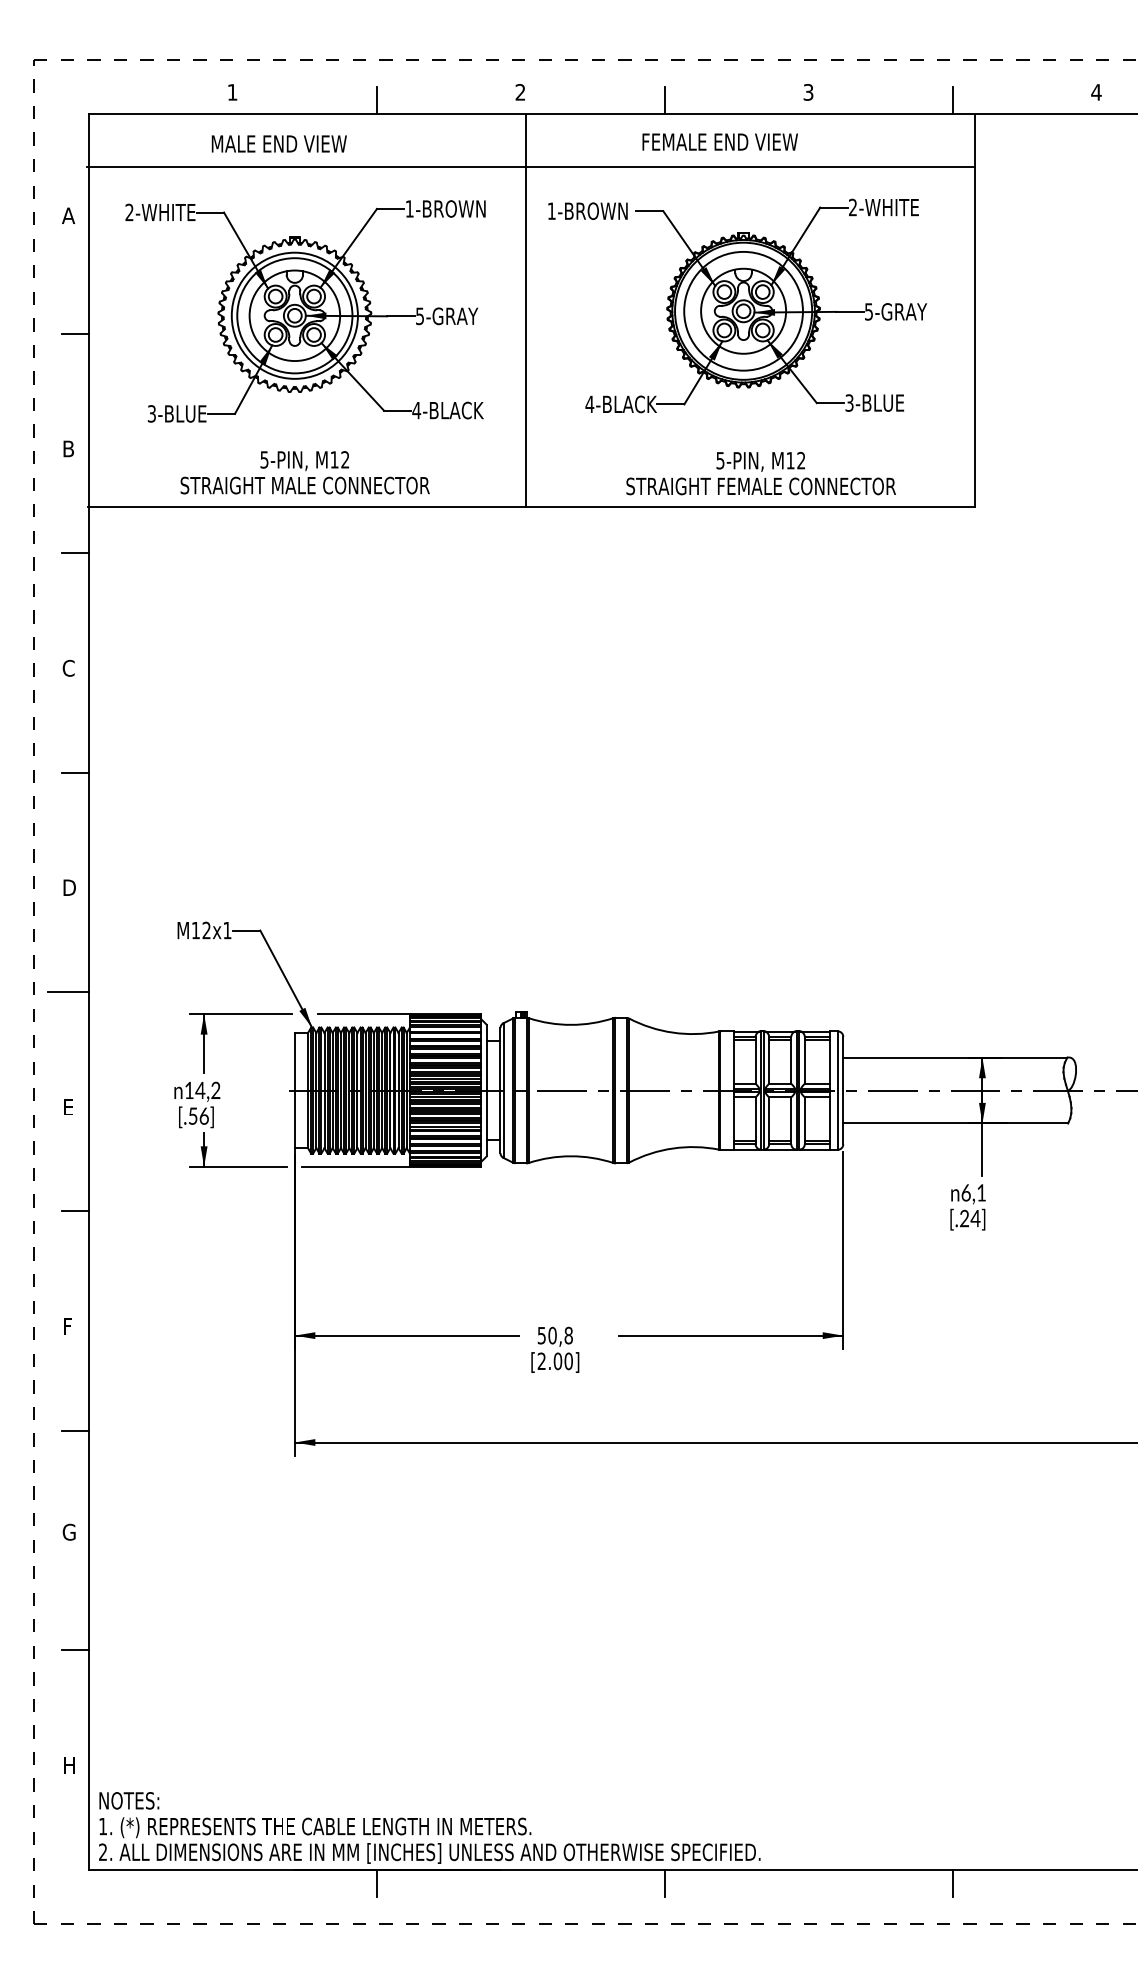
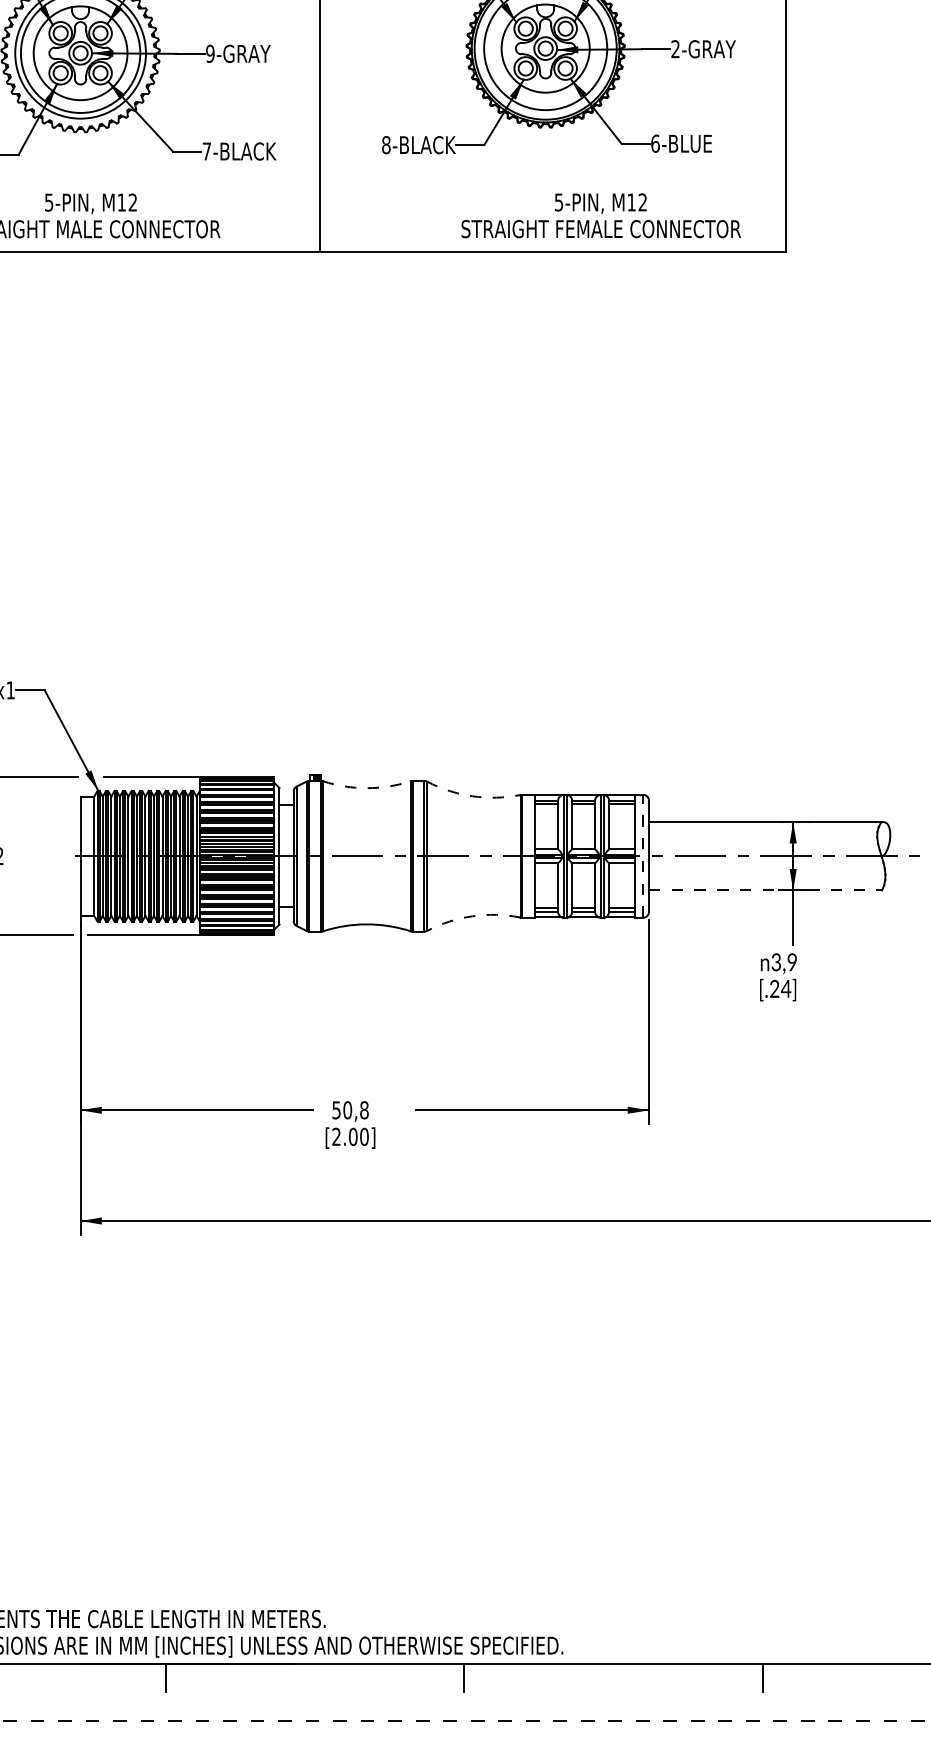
text: (868, 311) -> (675, 48), 5-GRAY -> 2-GRAY
text: (419, 315) -> (209, 52), 5-GRAY -> 9-GRAY
text: (849, 402) -> (655, 143), 3-BLUE -> 6-BLUE
text: (589, 404) -> (385, 145), 4-BLACK -> 8-BLACK
text: (416, 410) -> (206, 151), 4-BLACK -> 7-BLACK
text: (760, 473) -> (600, 215), moved
arc: (571, 1024) -> (367, 787), solid -> dashed
arc: (673, 1032) -> (473, 796), solid -> dashed
line: (837, 1090) -> (642, 856), solid -> dashed
line: (956, 1123) -> (766, 890), solid -> dashed
arc: (673, 1148) -> (473, 916), solid -> dashed
text: (973, 1192) -> (783, 961), 6,1 -> 3,9

